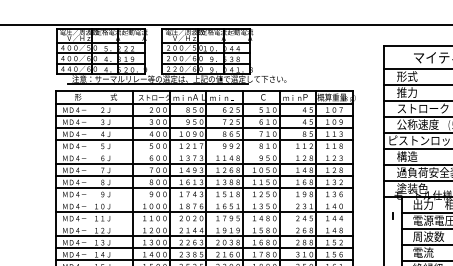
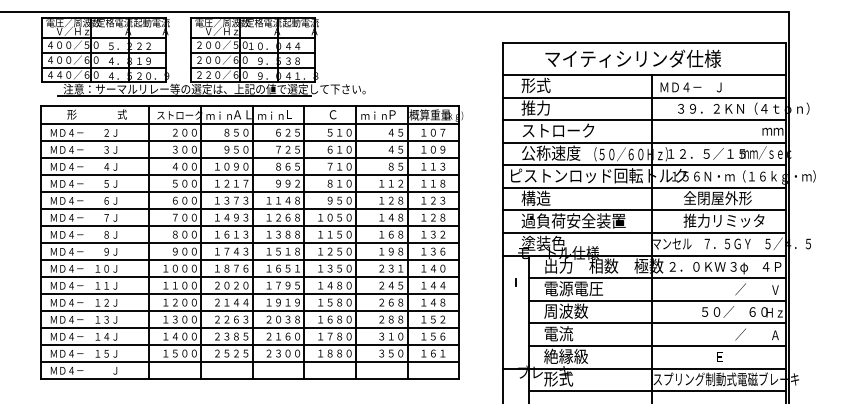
line: (204, 151) -> (250, 191), added
line: (204, 199) -> (250, 259), added
line: (204, 224) -> (250, 293), added

